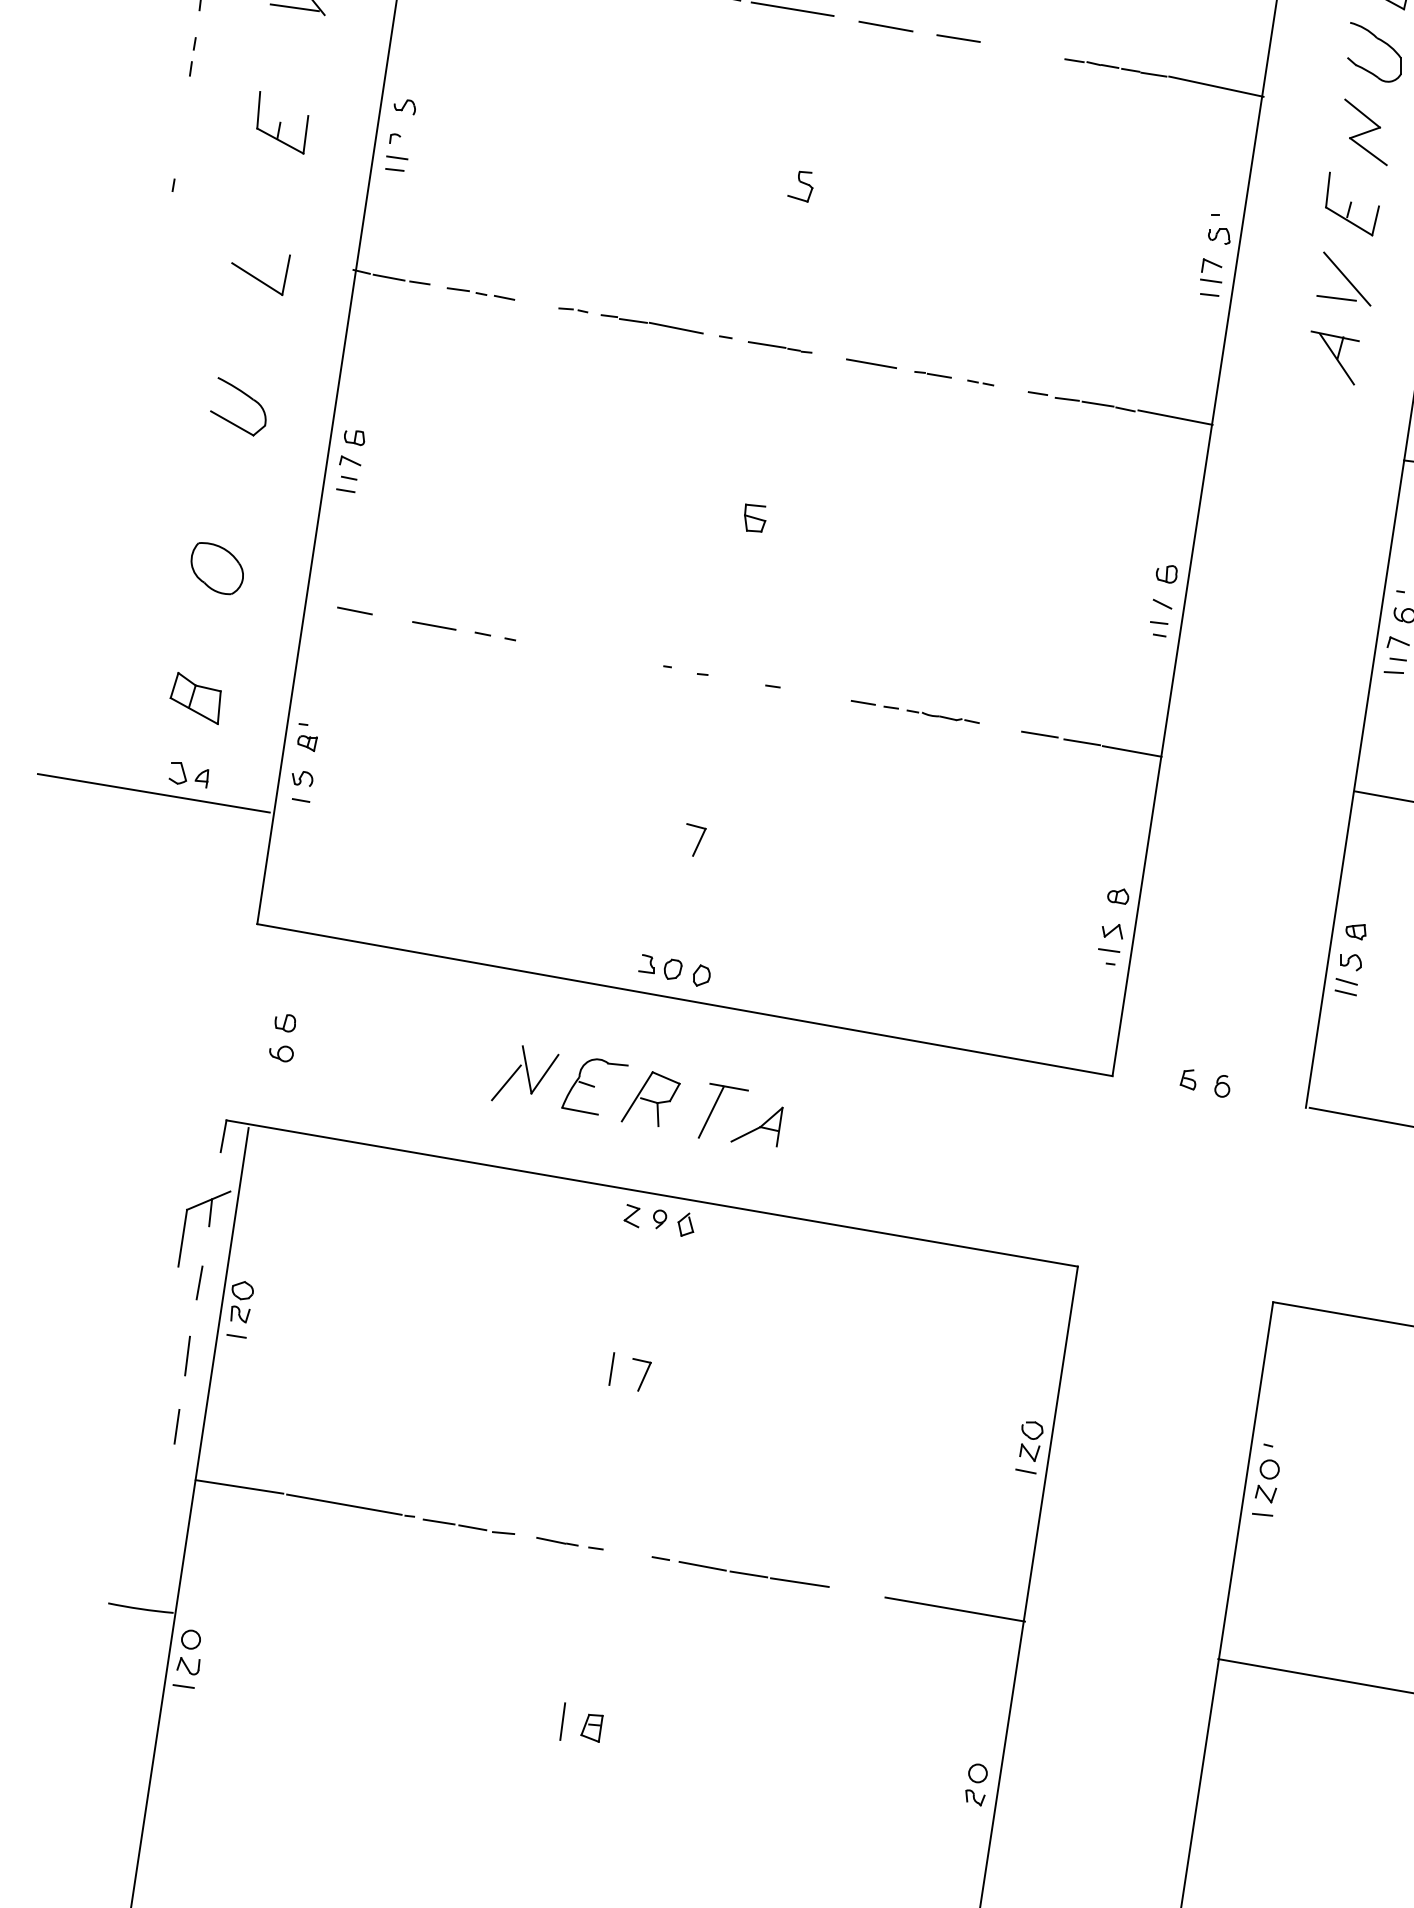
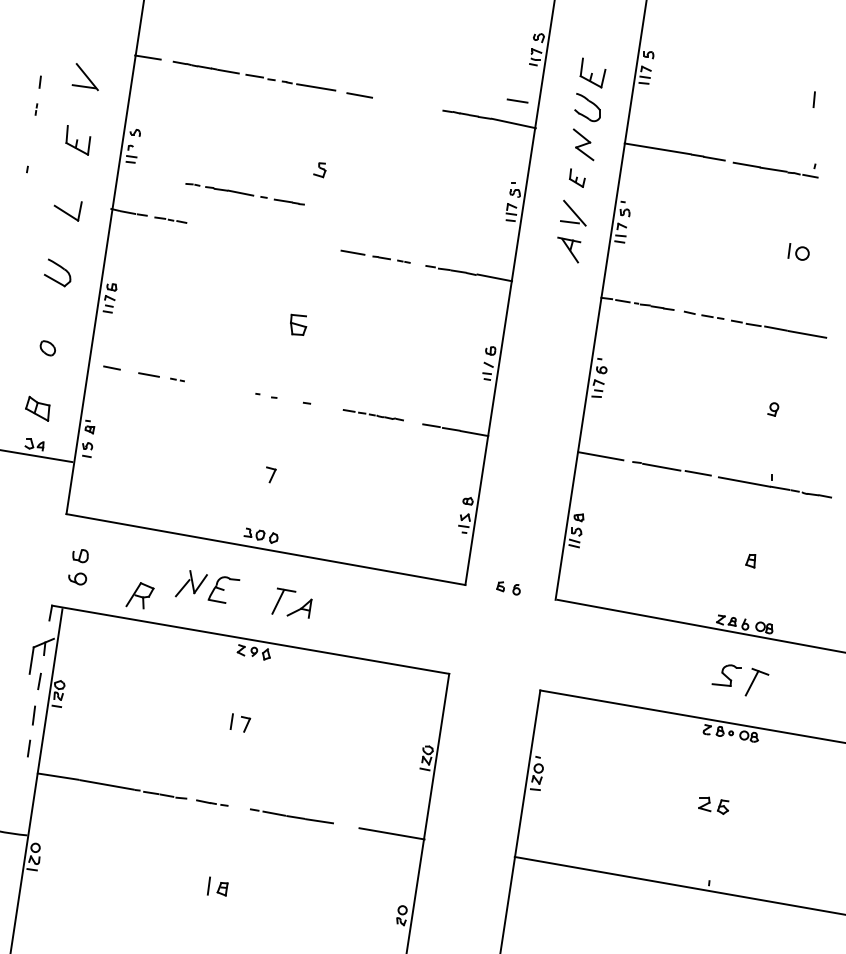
line: (958, 37) -> (517, 100), moved
part: (192, 56) -> (36, 109), size x0.6
part: (1352, 202) -> (577, 177), size x0.6
part: (683, 331) -> (244, 194), moved
part: (754, 517) -> (298, 324), size x1.6
part: (216, 569) -> (47, 348), size x0.6
part: (495, 635) -> (177, 379), size x0.7
part: (280, 1038) -> (77, 567), size x1.6
part: (649, 1098) -> (139, 595), moved

